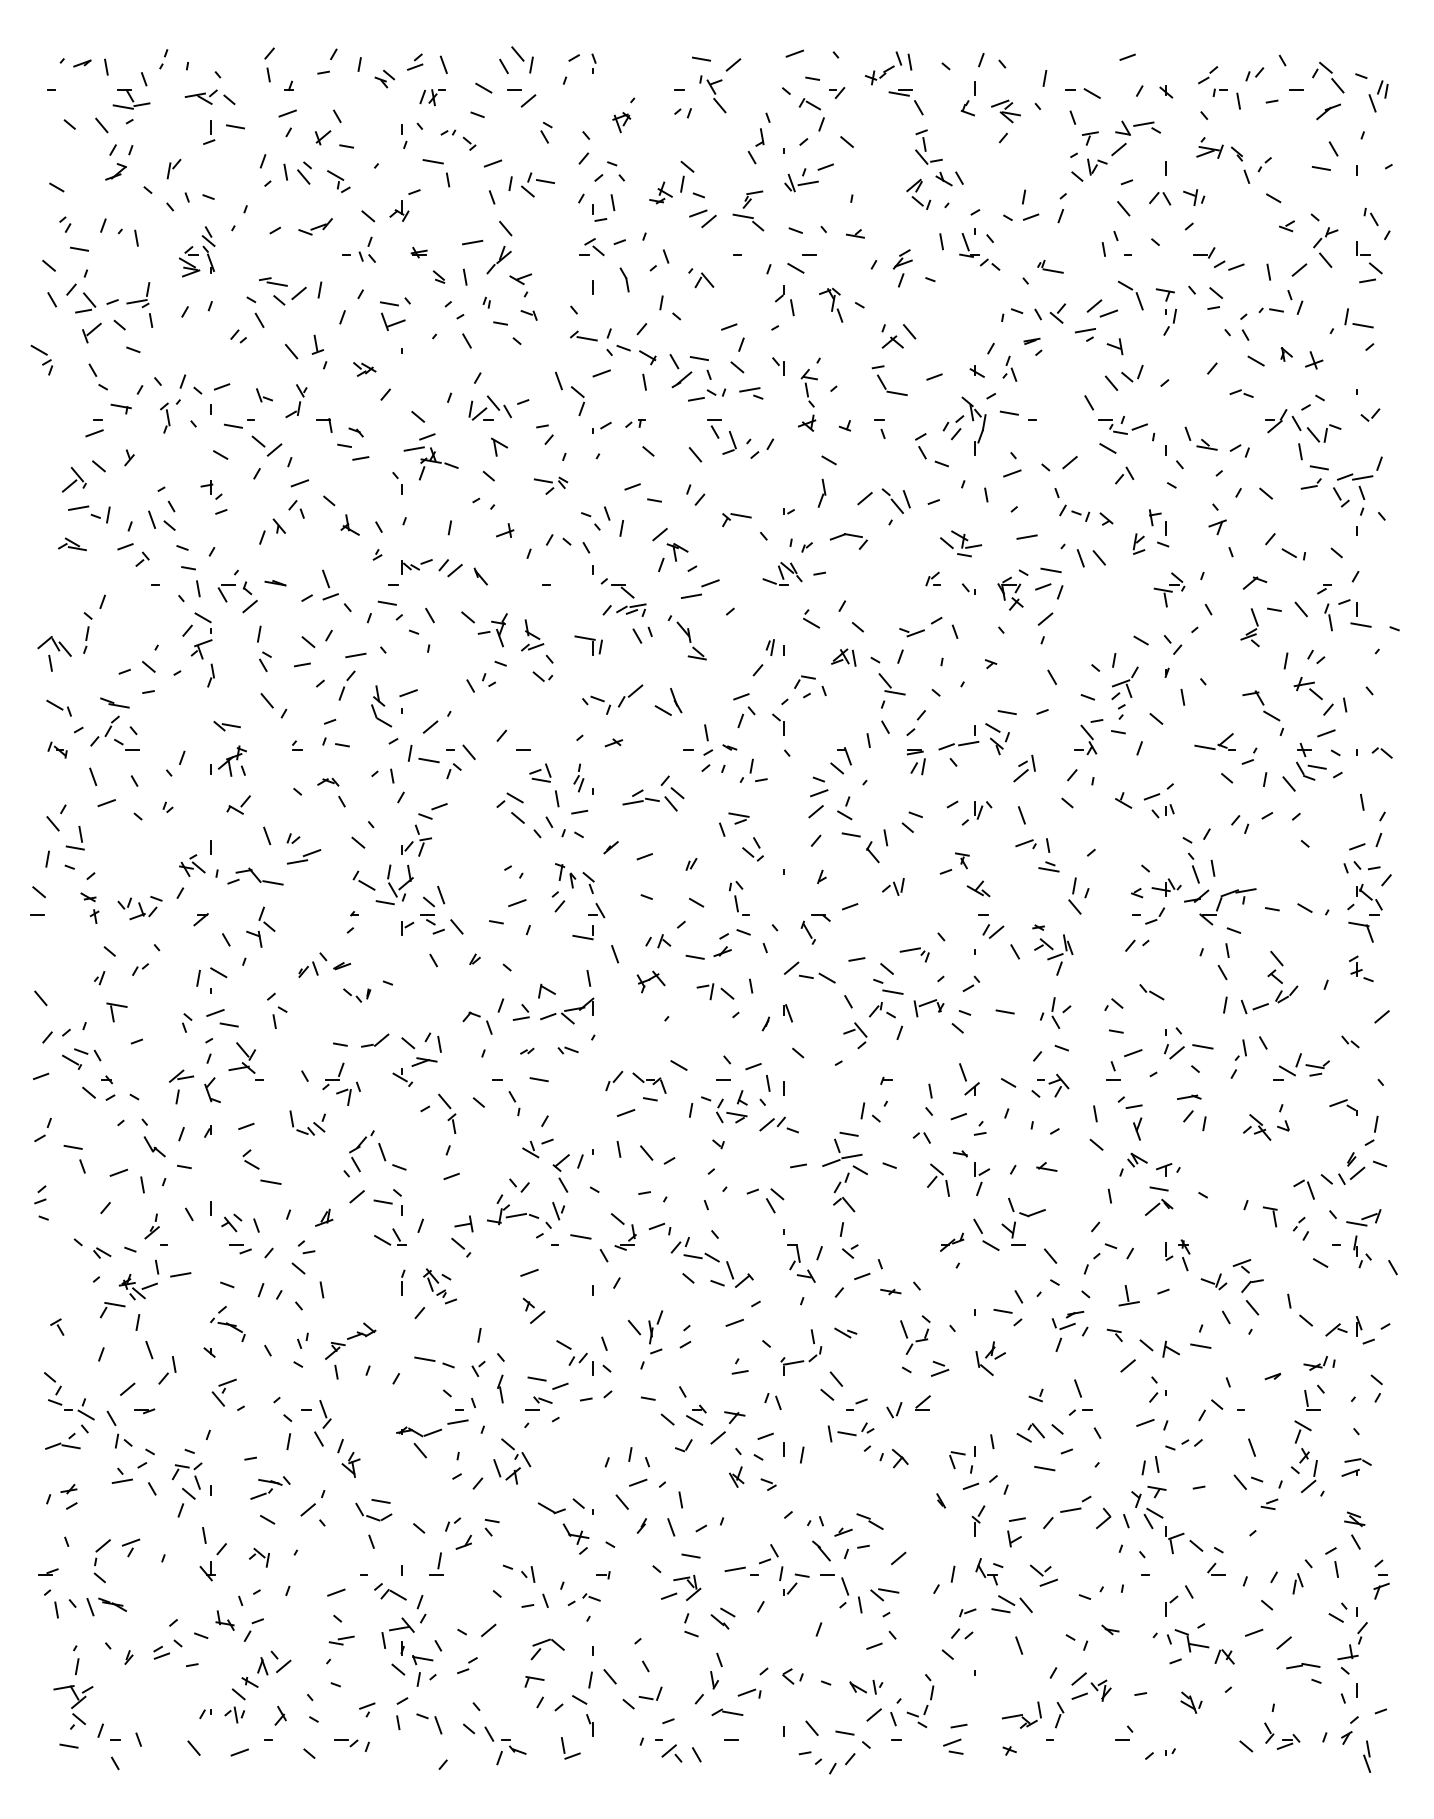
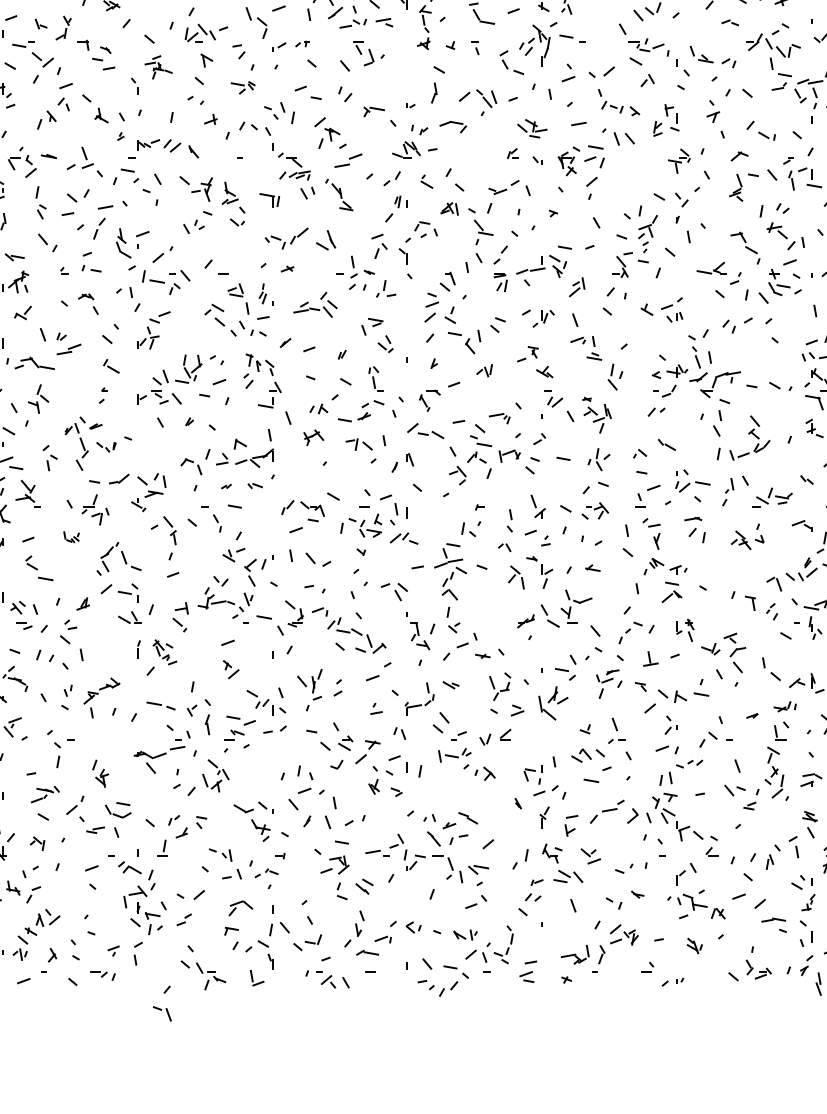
part: (762, 448) -> (392, 178), moved
part: (430, 456) -> (158, 67), size x0.7
part: (394, 884) -> (188, 368), moved
part: (307, 1122) -> (71, 536), size x0.6
part: (990, 1358) -> (553, 703), size x1.4
part: (322, 1423) -> (82, 454), moved
part: (341, 1640) -> (95, 830), moved
part: (1352, 1641) -> (808, 902), size x0.6
part: (429, 1723) -> (162, 1013), moved

